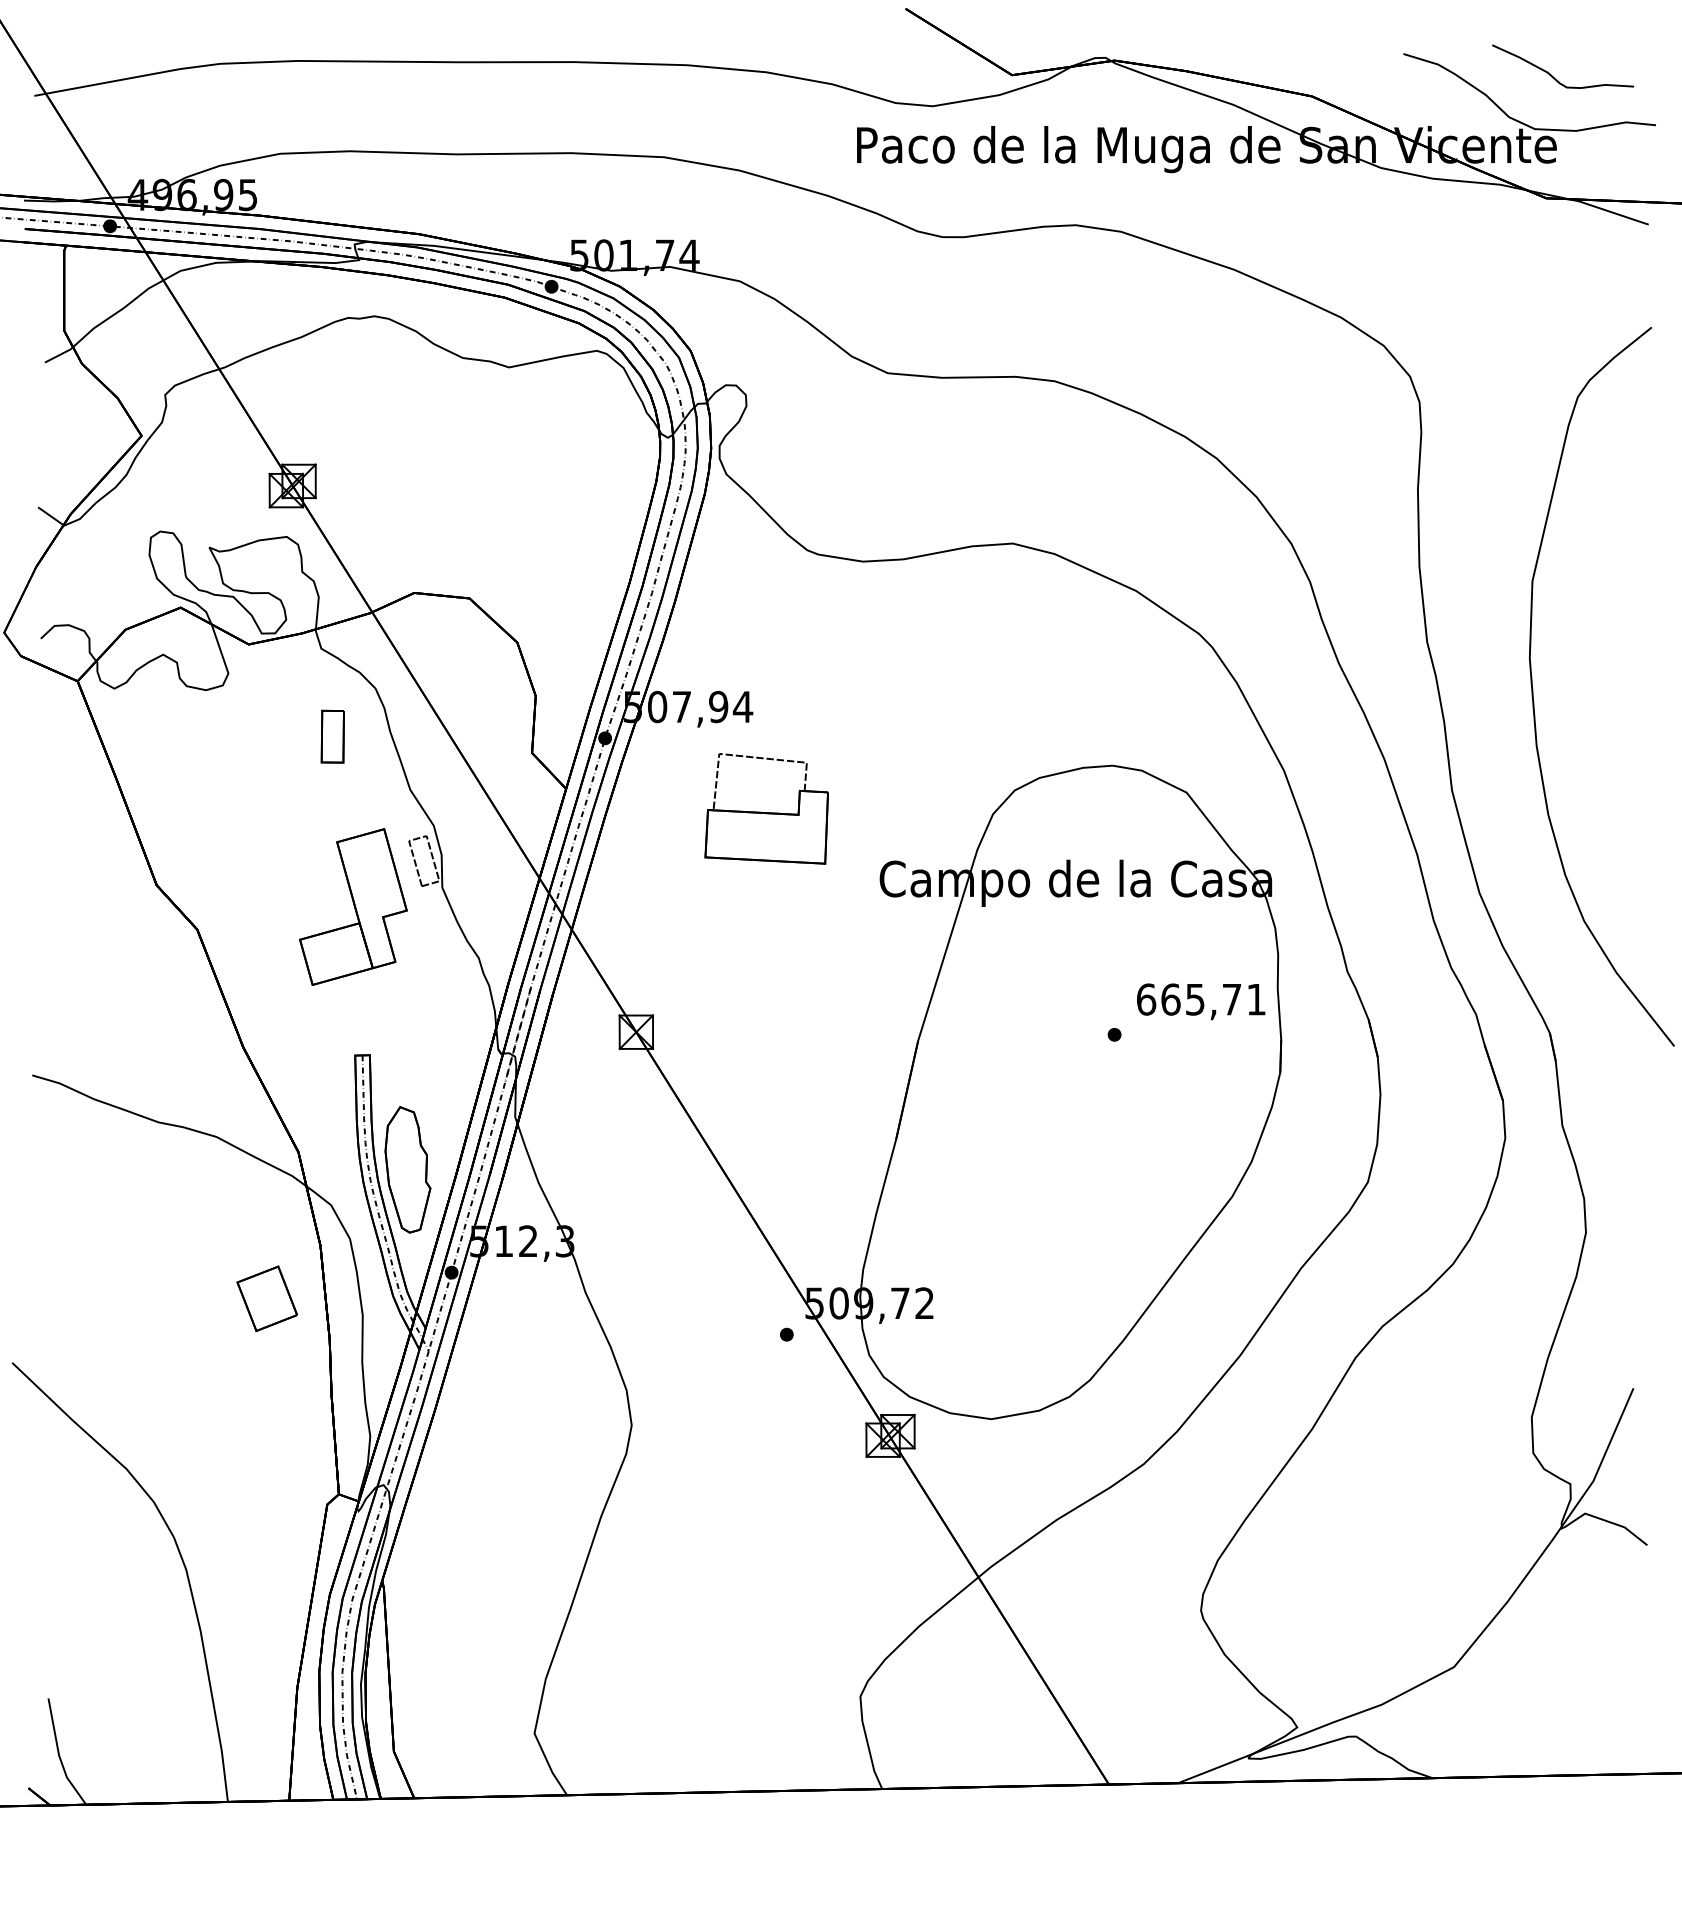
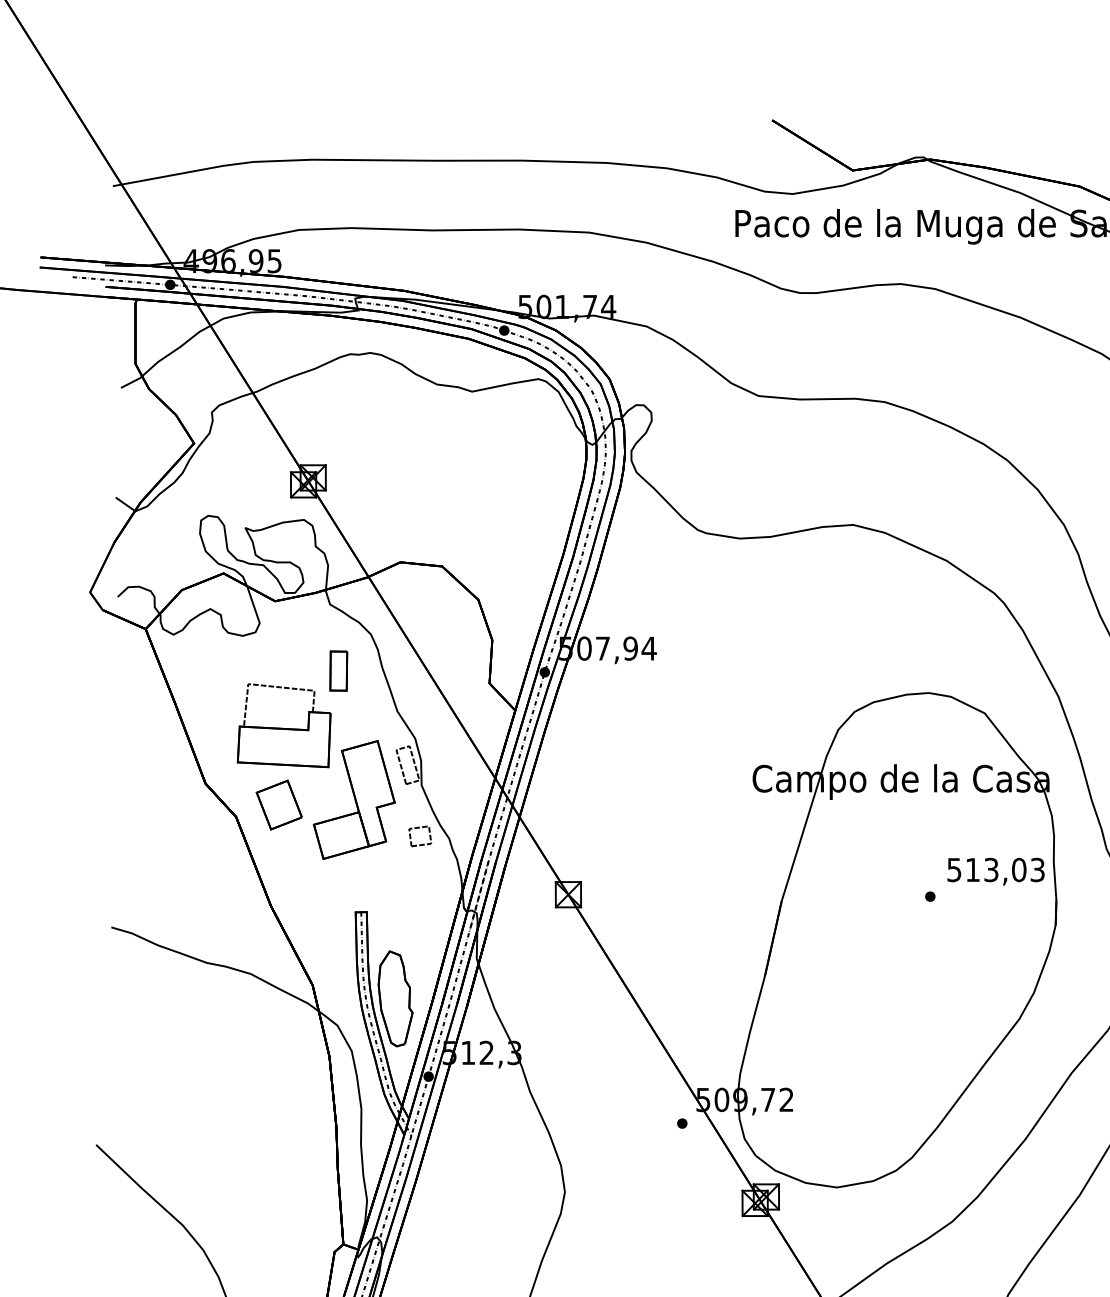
part: (766, 808) -> (284, 725), moved
part: (440, 965) -> (420, 844), added
text: (1201, 999) -> (996, 869), 665,71 -> 513,03
part: (266, 1298) -> (278, 804), moved

